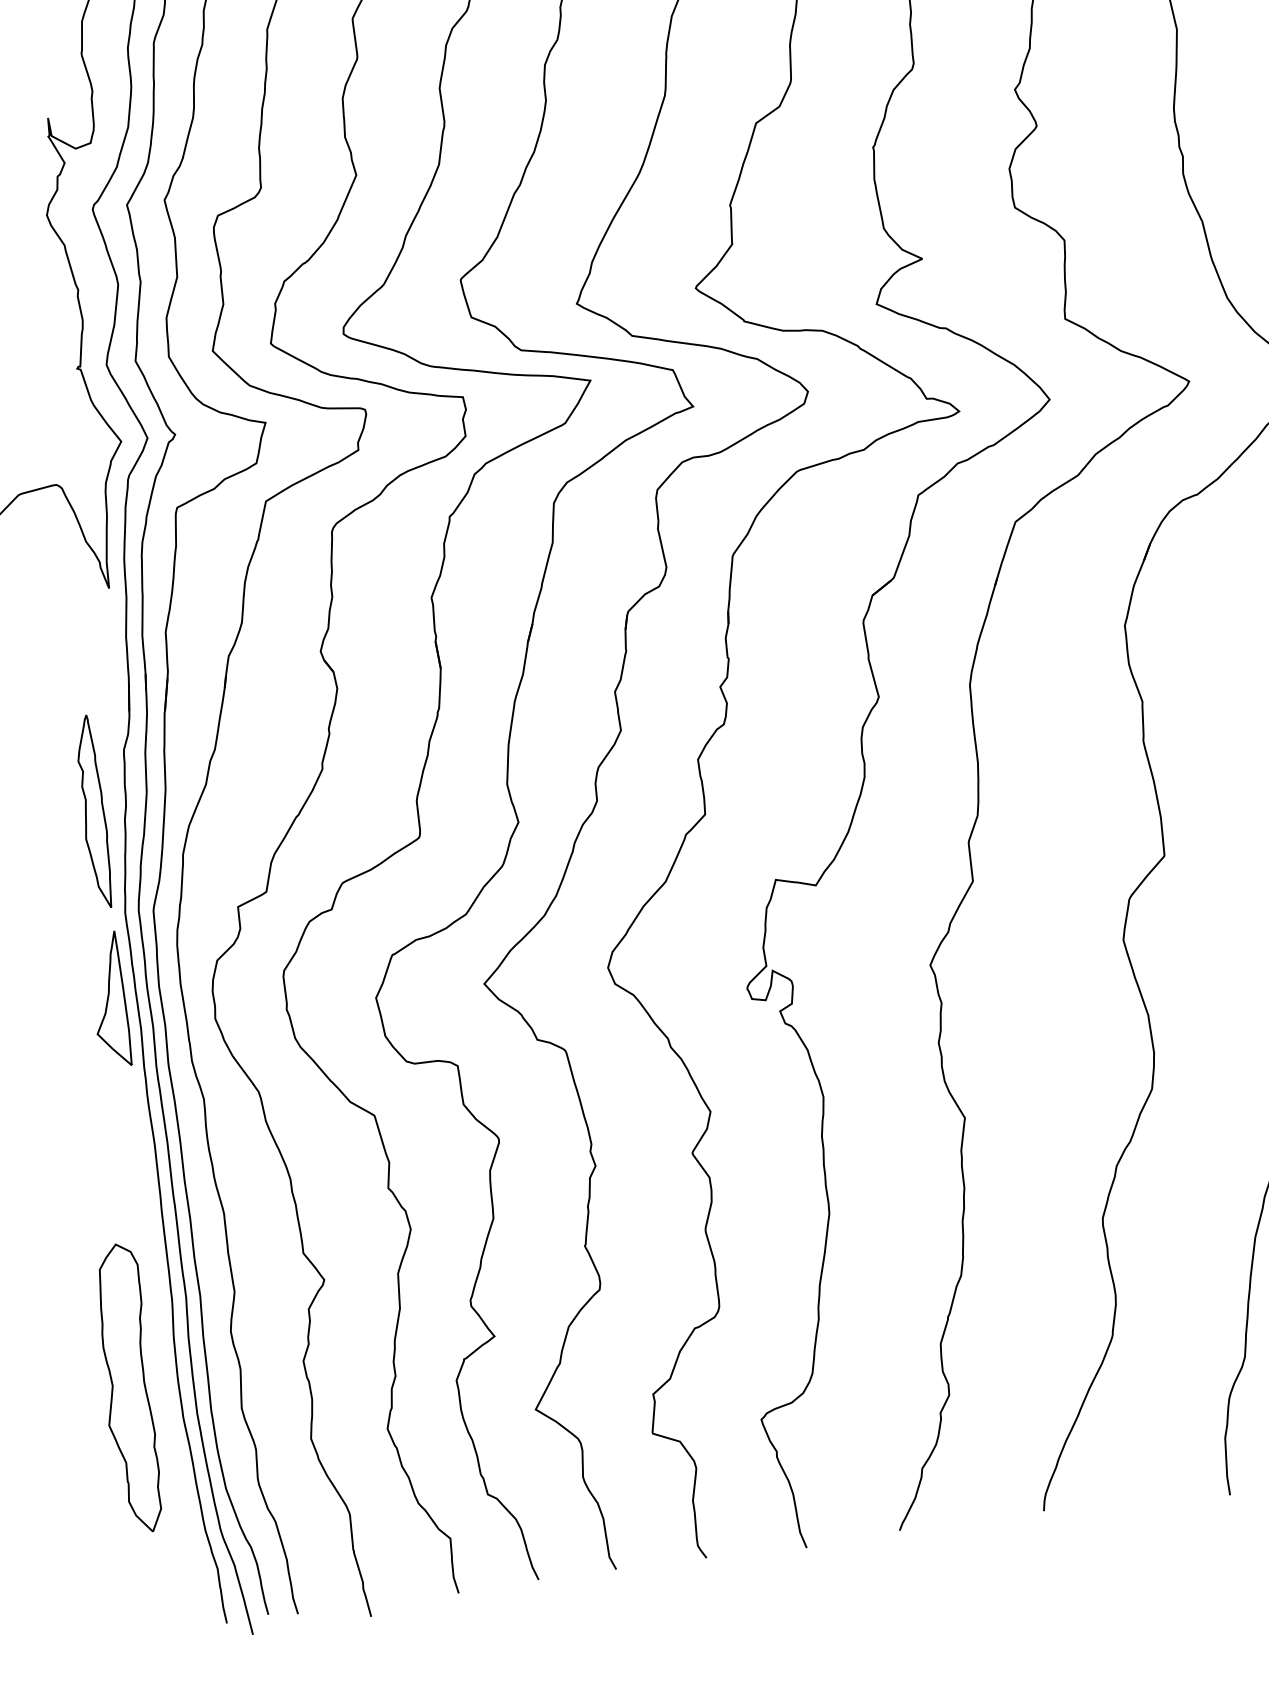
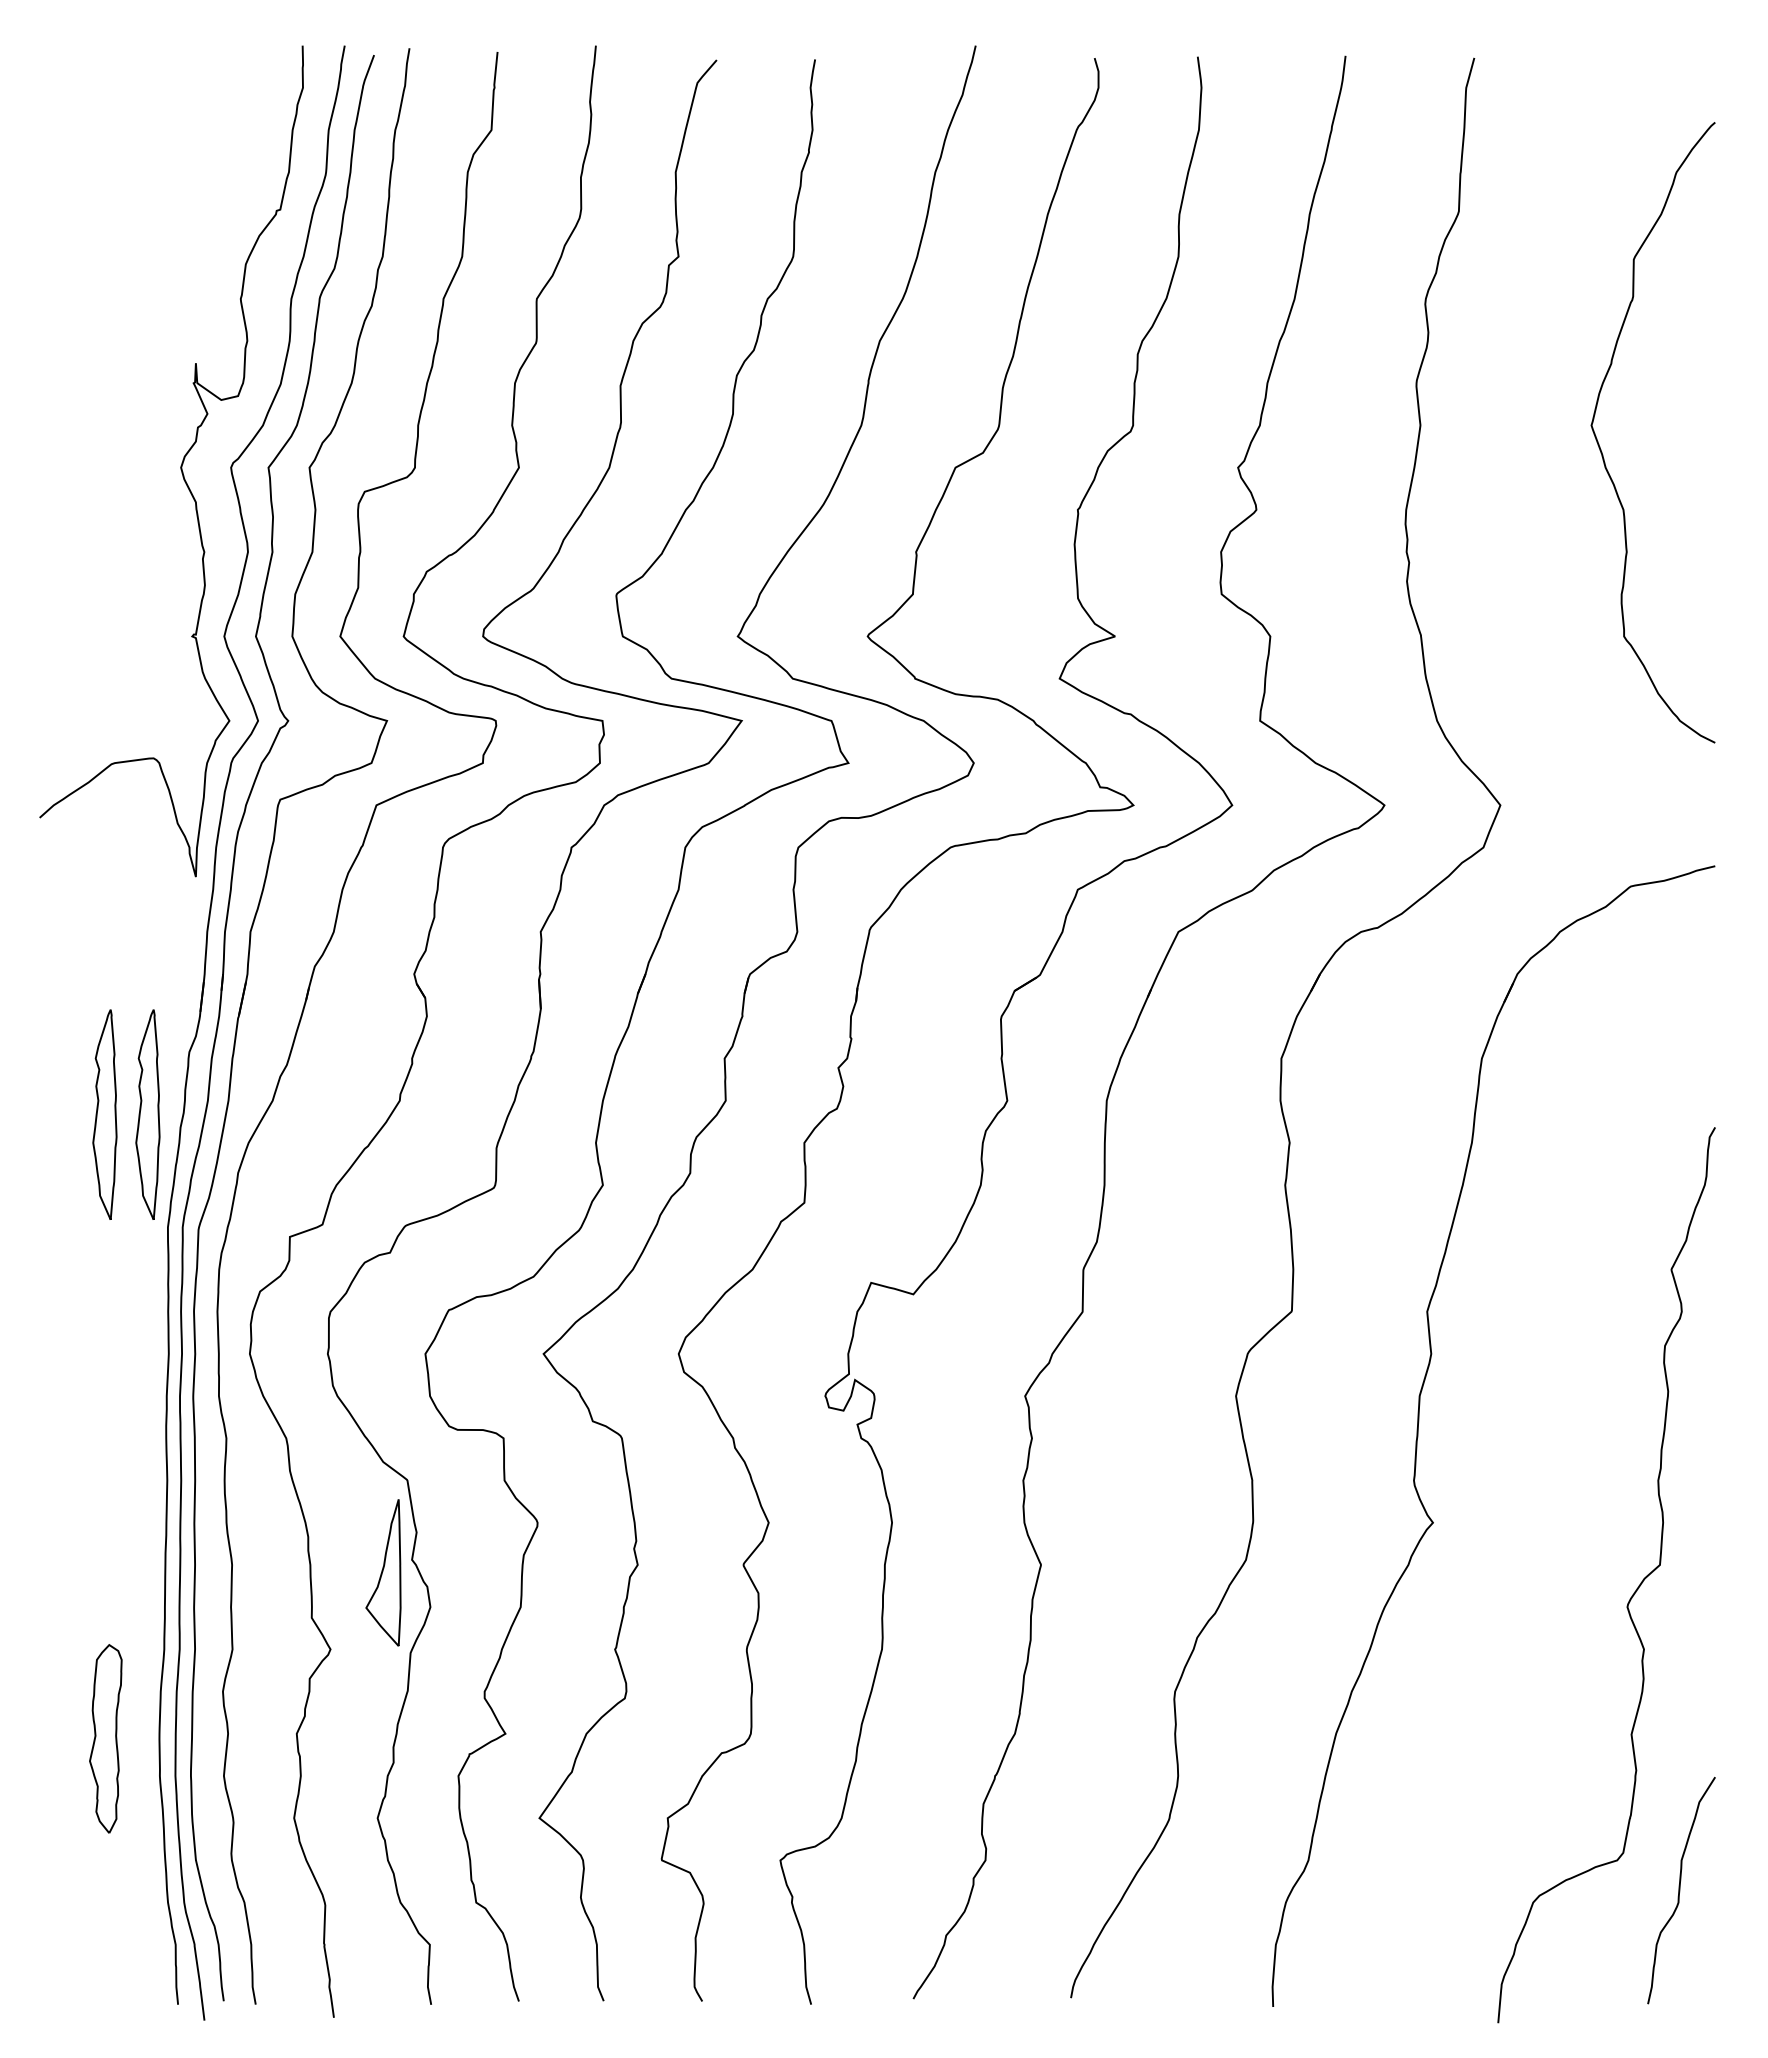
part: (53, 816) -> (104, 1114), added
part: (109, 999) -> (383, 1572), moved
part: (128, 1388) -> (105, 1738), size x0.6

